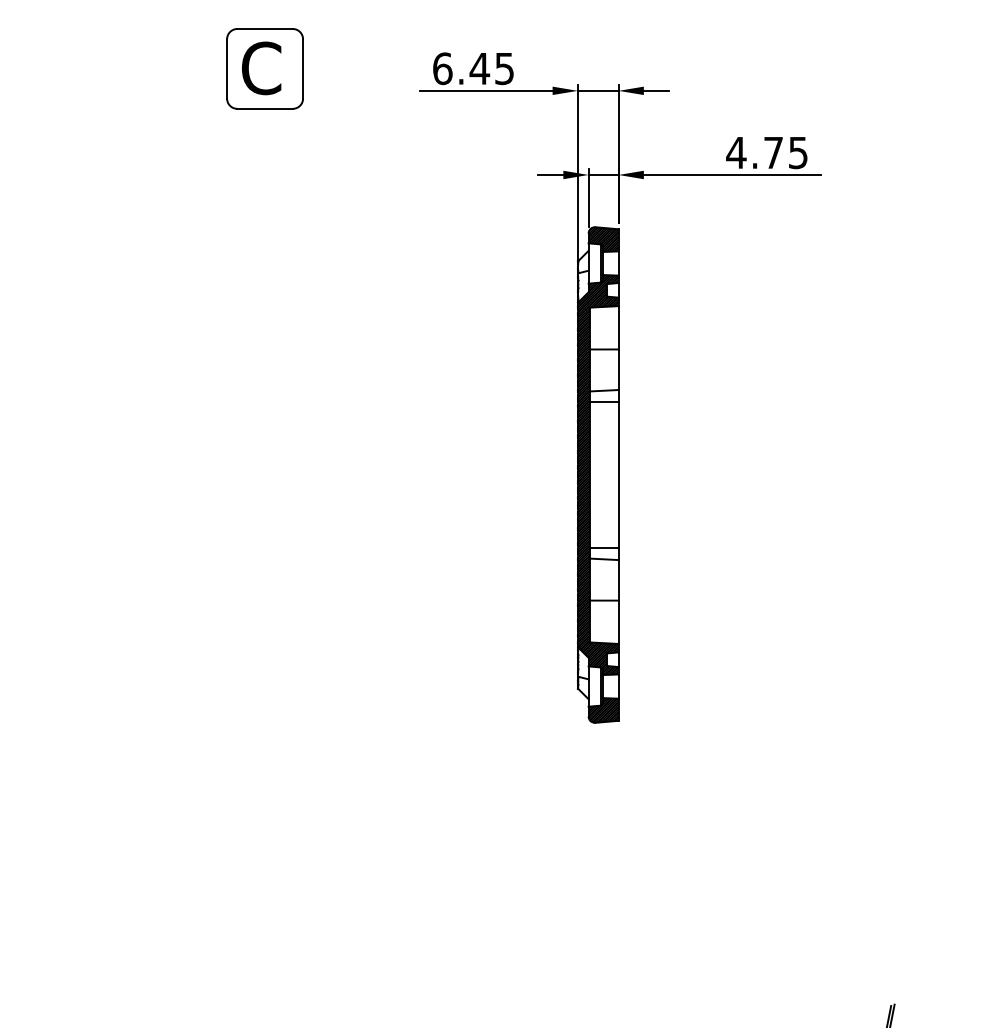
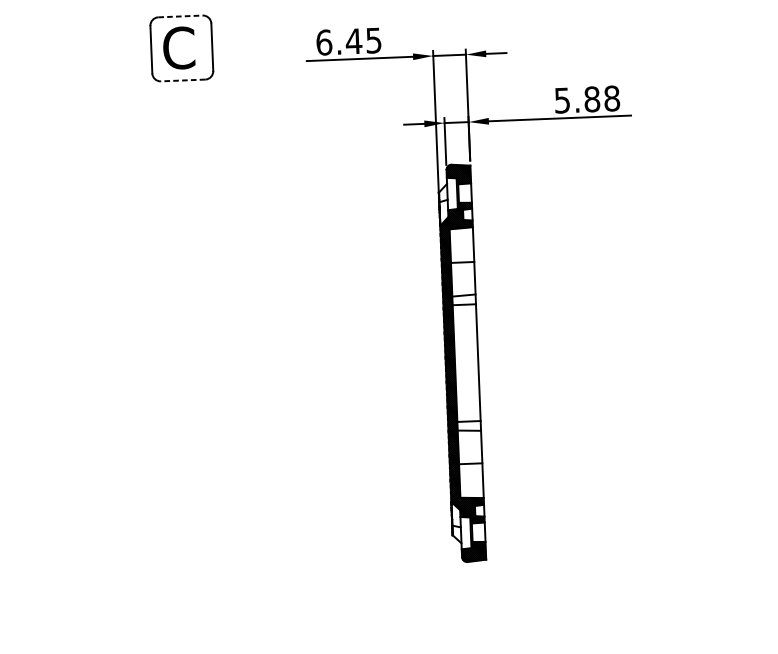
line: (265, 29) -> (180, 16), solid -> dashed
line: (265, 108) -> (183, 80), solid -> dashed
text: (767, 152) -> (587, 99), 4.75 -> 5.88

